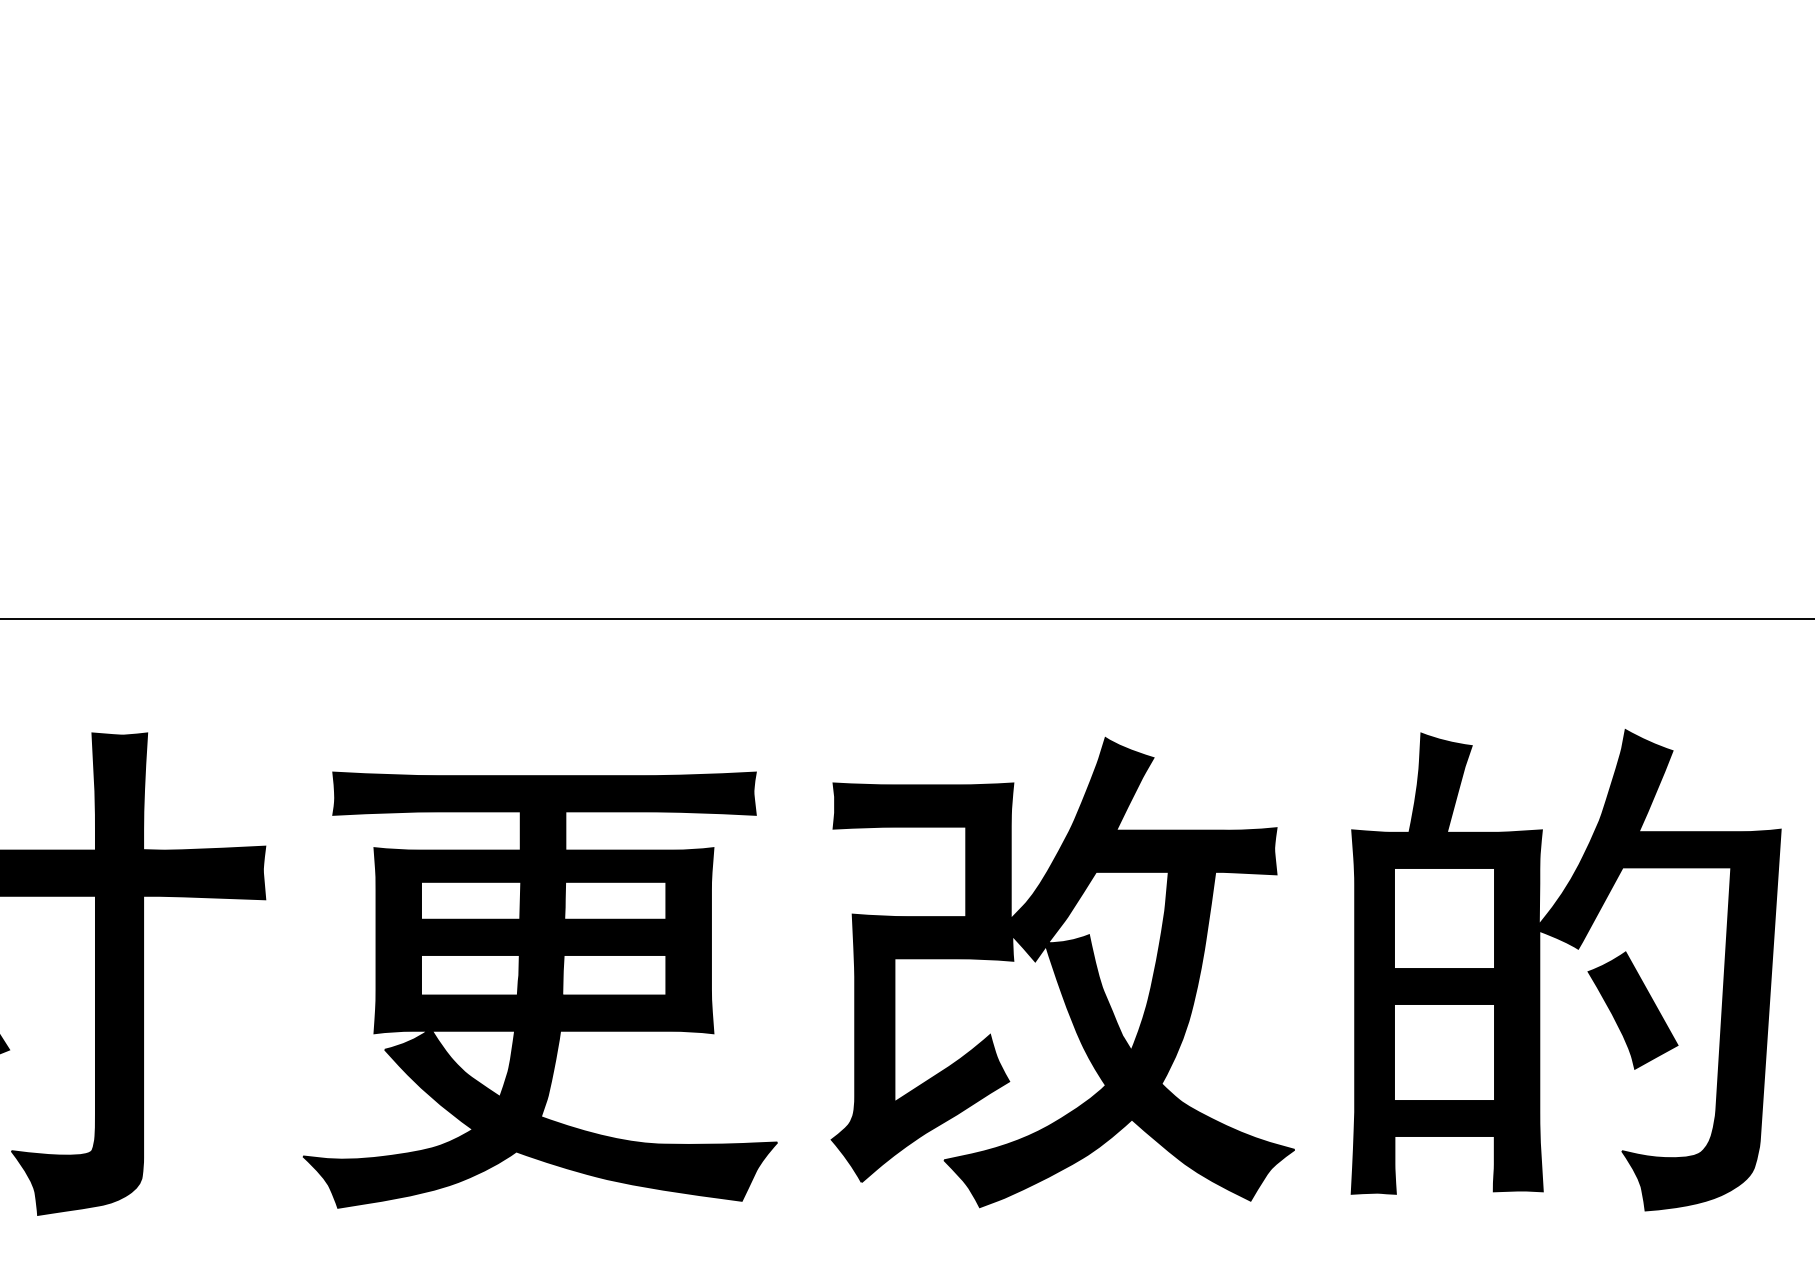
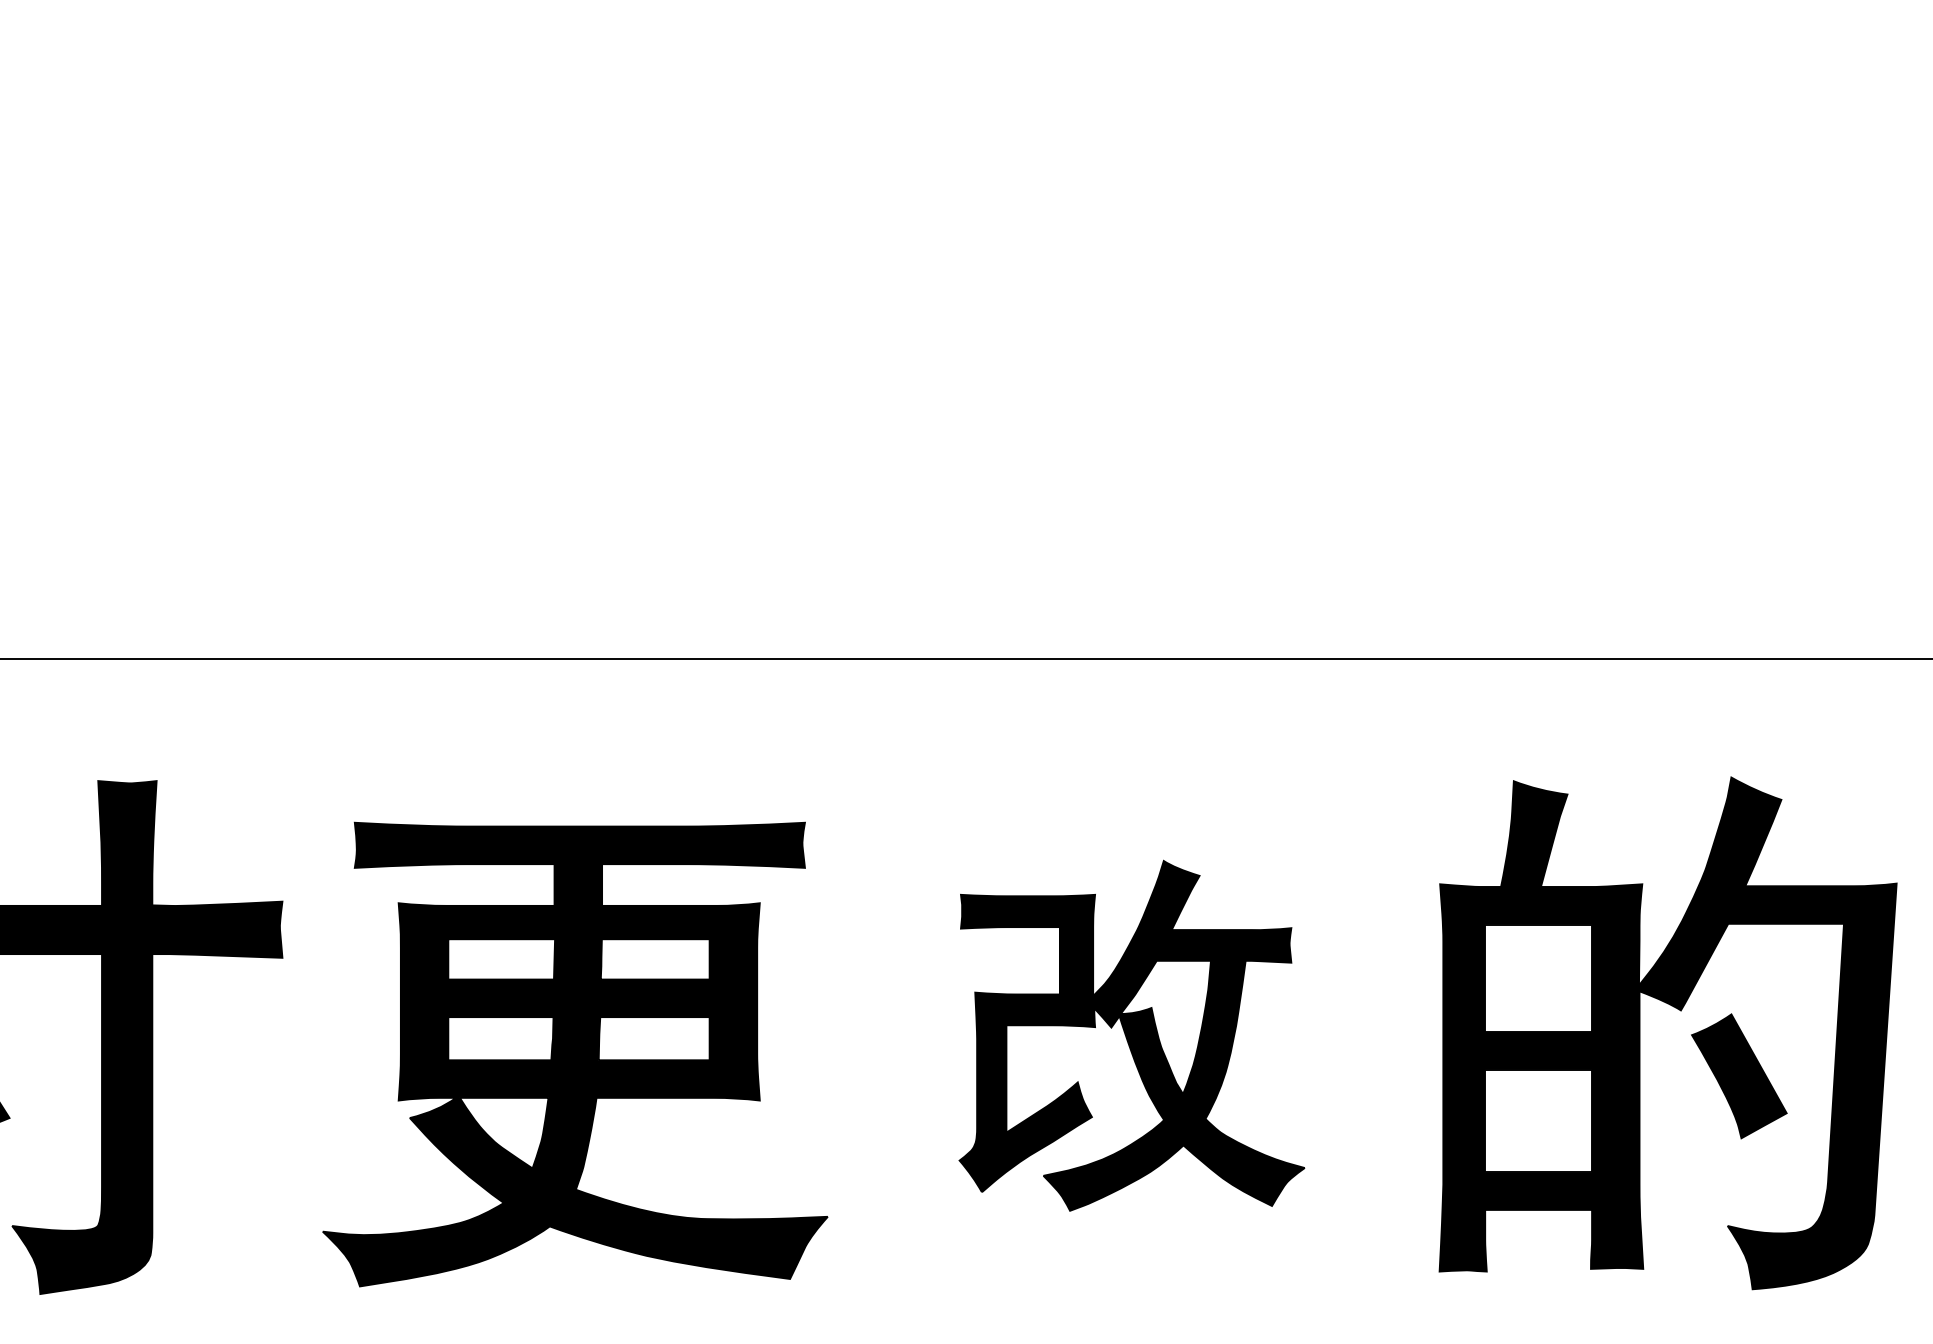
part: (1062, 972) -> (1131, 1035), size x0.7

